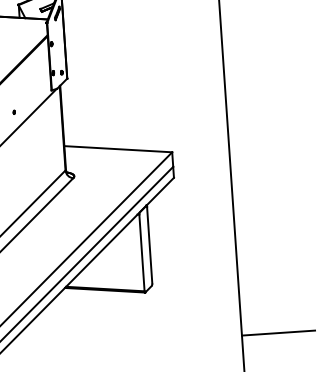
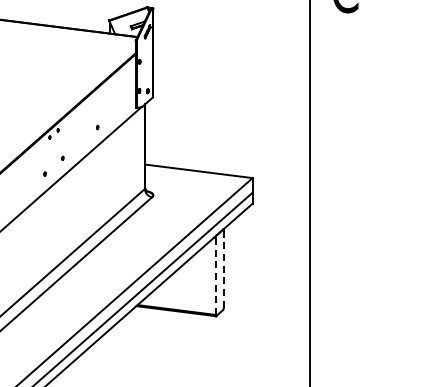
line: (149, 244) -> (223, 268), solid -> dashed
line: (141, 253) -> (215, 277), solid -> dashed
line: (277, 332) -> (345, 365), removed

